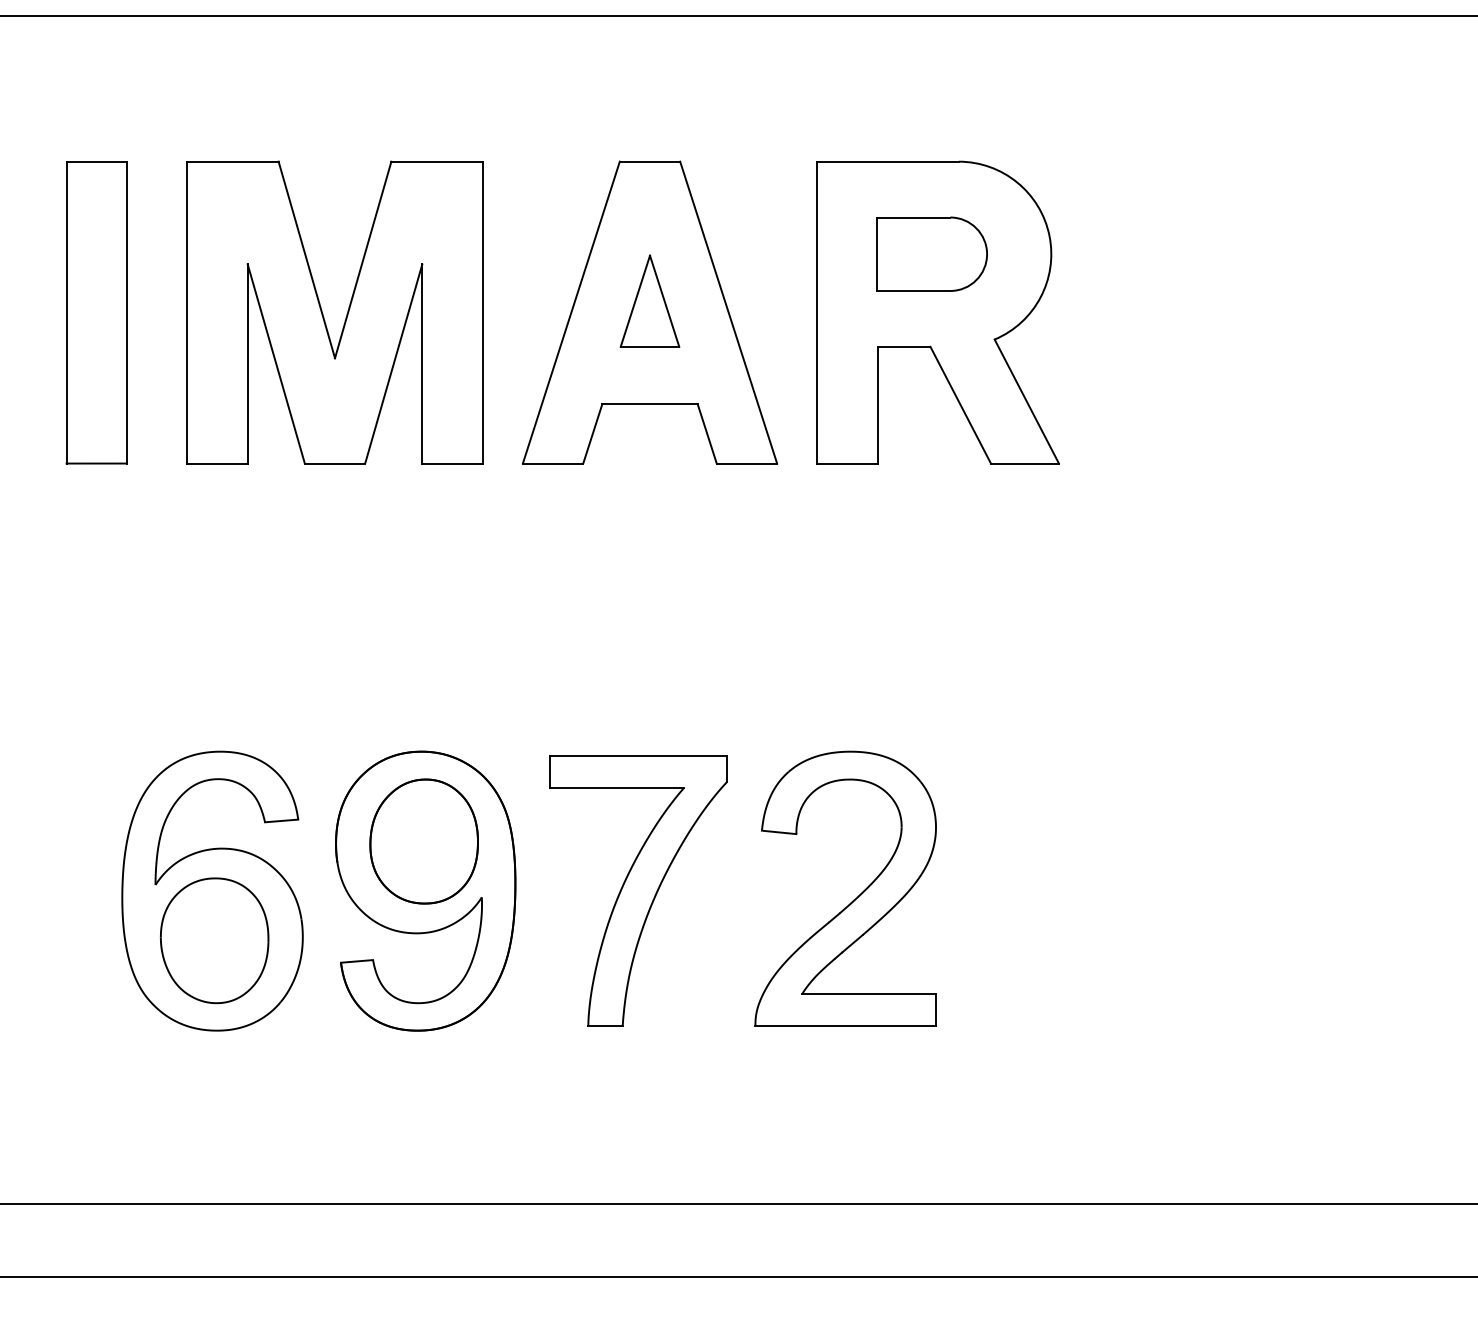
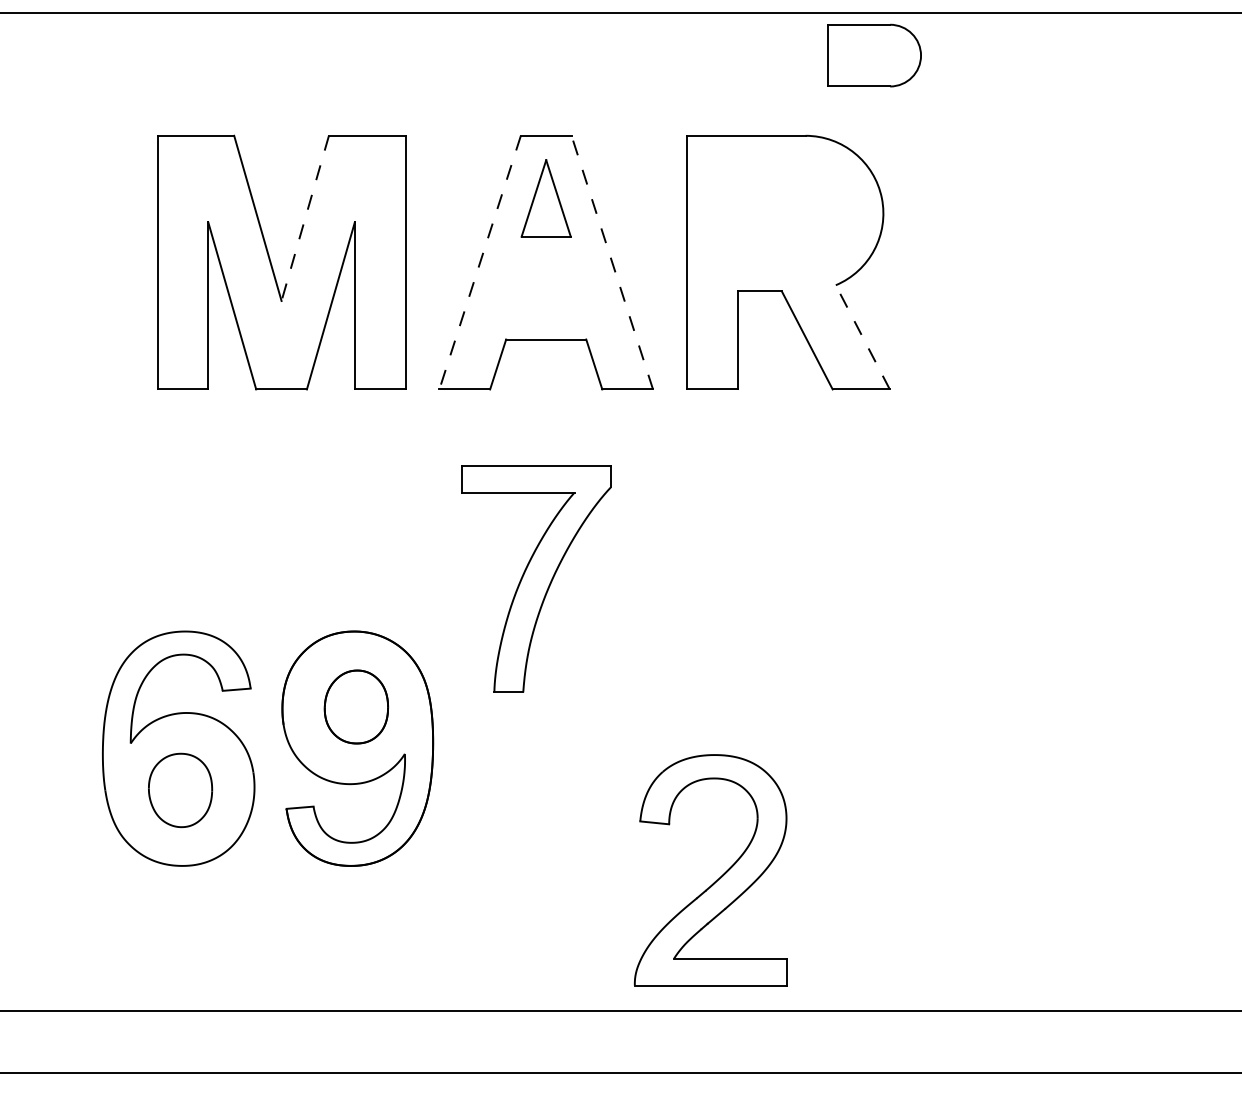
part: (931, 253) -> (874, 55), moved
line: (363, 260) -> (305, 218), solid -> dashed
part: (649, 300) -> (545, 197), moved
part: (96, 312) -> (81, 262), removed
line: (571, 312) -> (480, 262), solid -> dashed
line: (728, 312) -> (612, 262), solid -> dashed
line: (1026, 401) -> (862, 337), solid -> dashed
part: (423, 841) -> (355, 706), size x0.7
part: (638, 890) -> (536, 578), moved
part: (853, 899) -> (717, 879), moved
part: (214, 940) -> (180, 790), size x0.7

